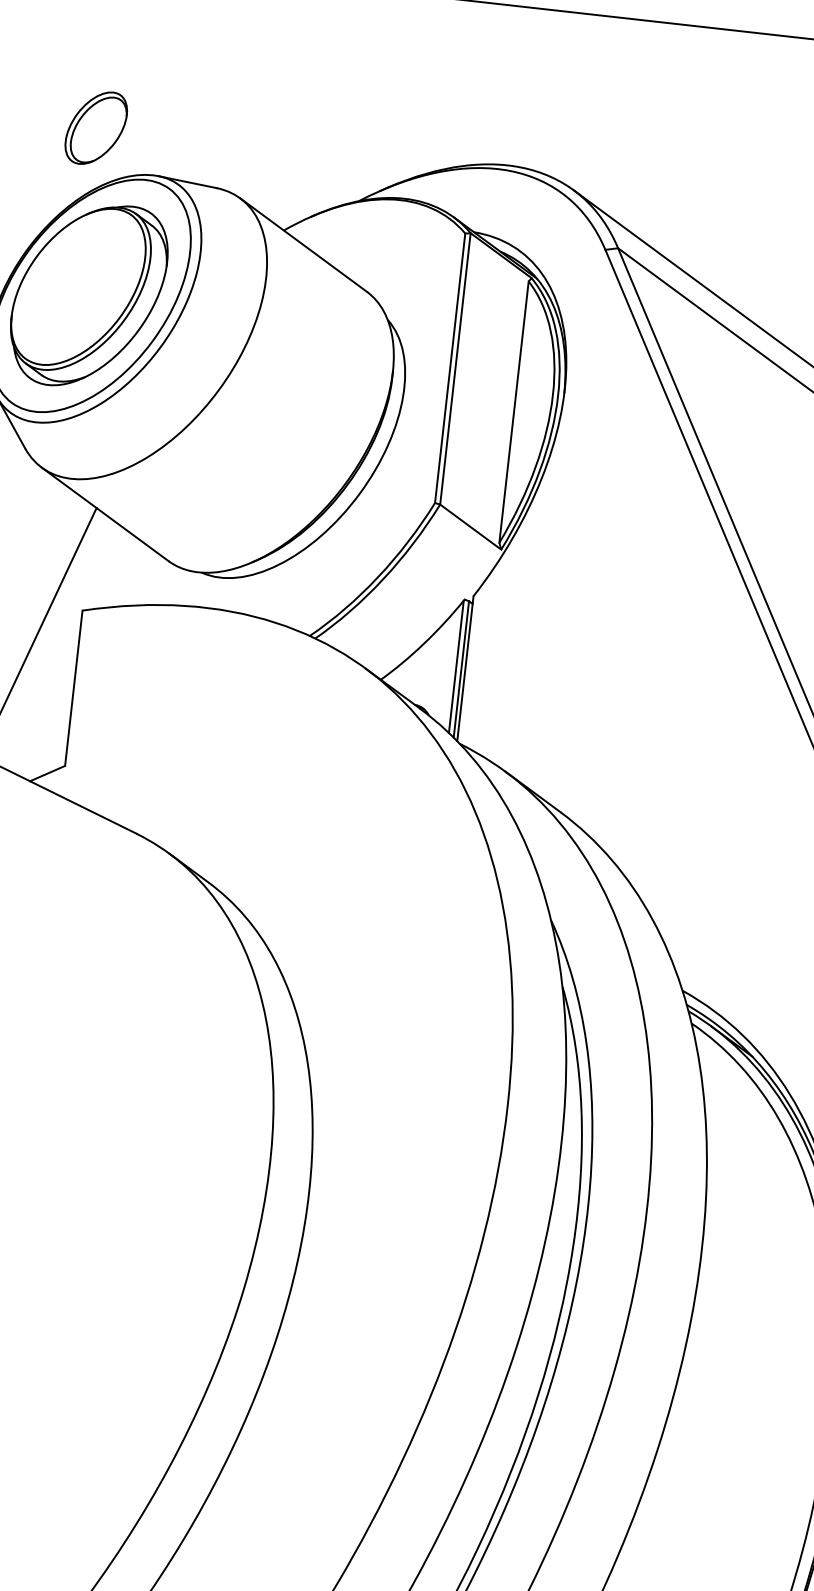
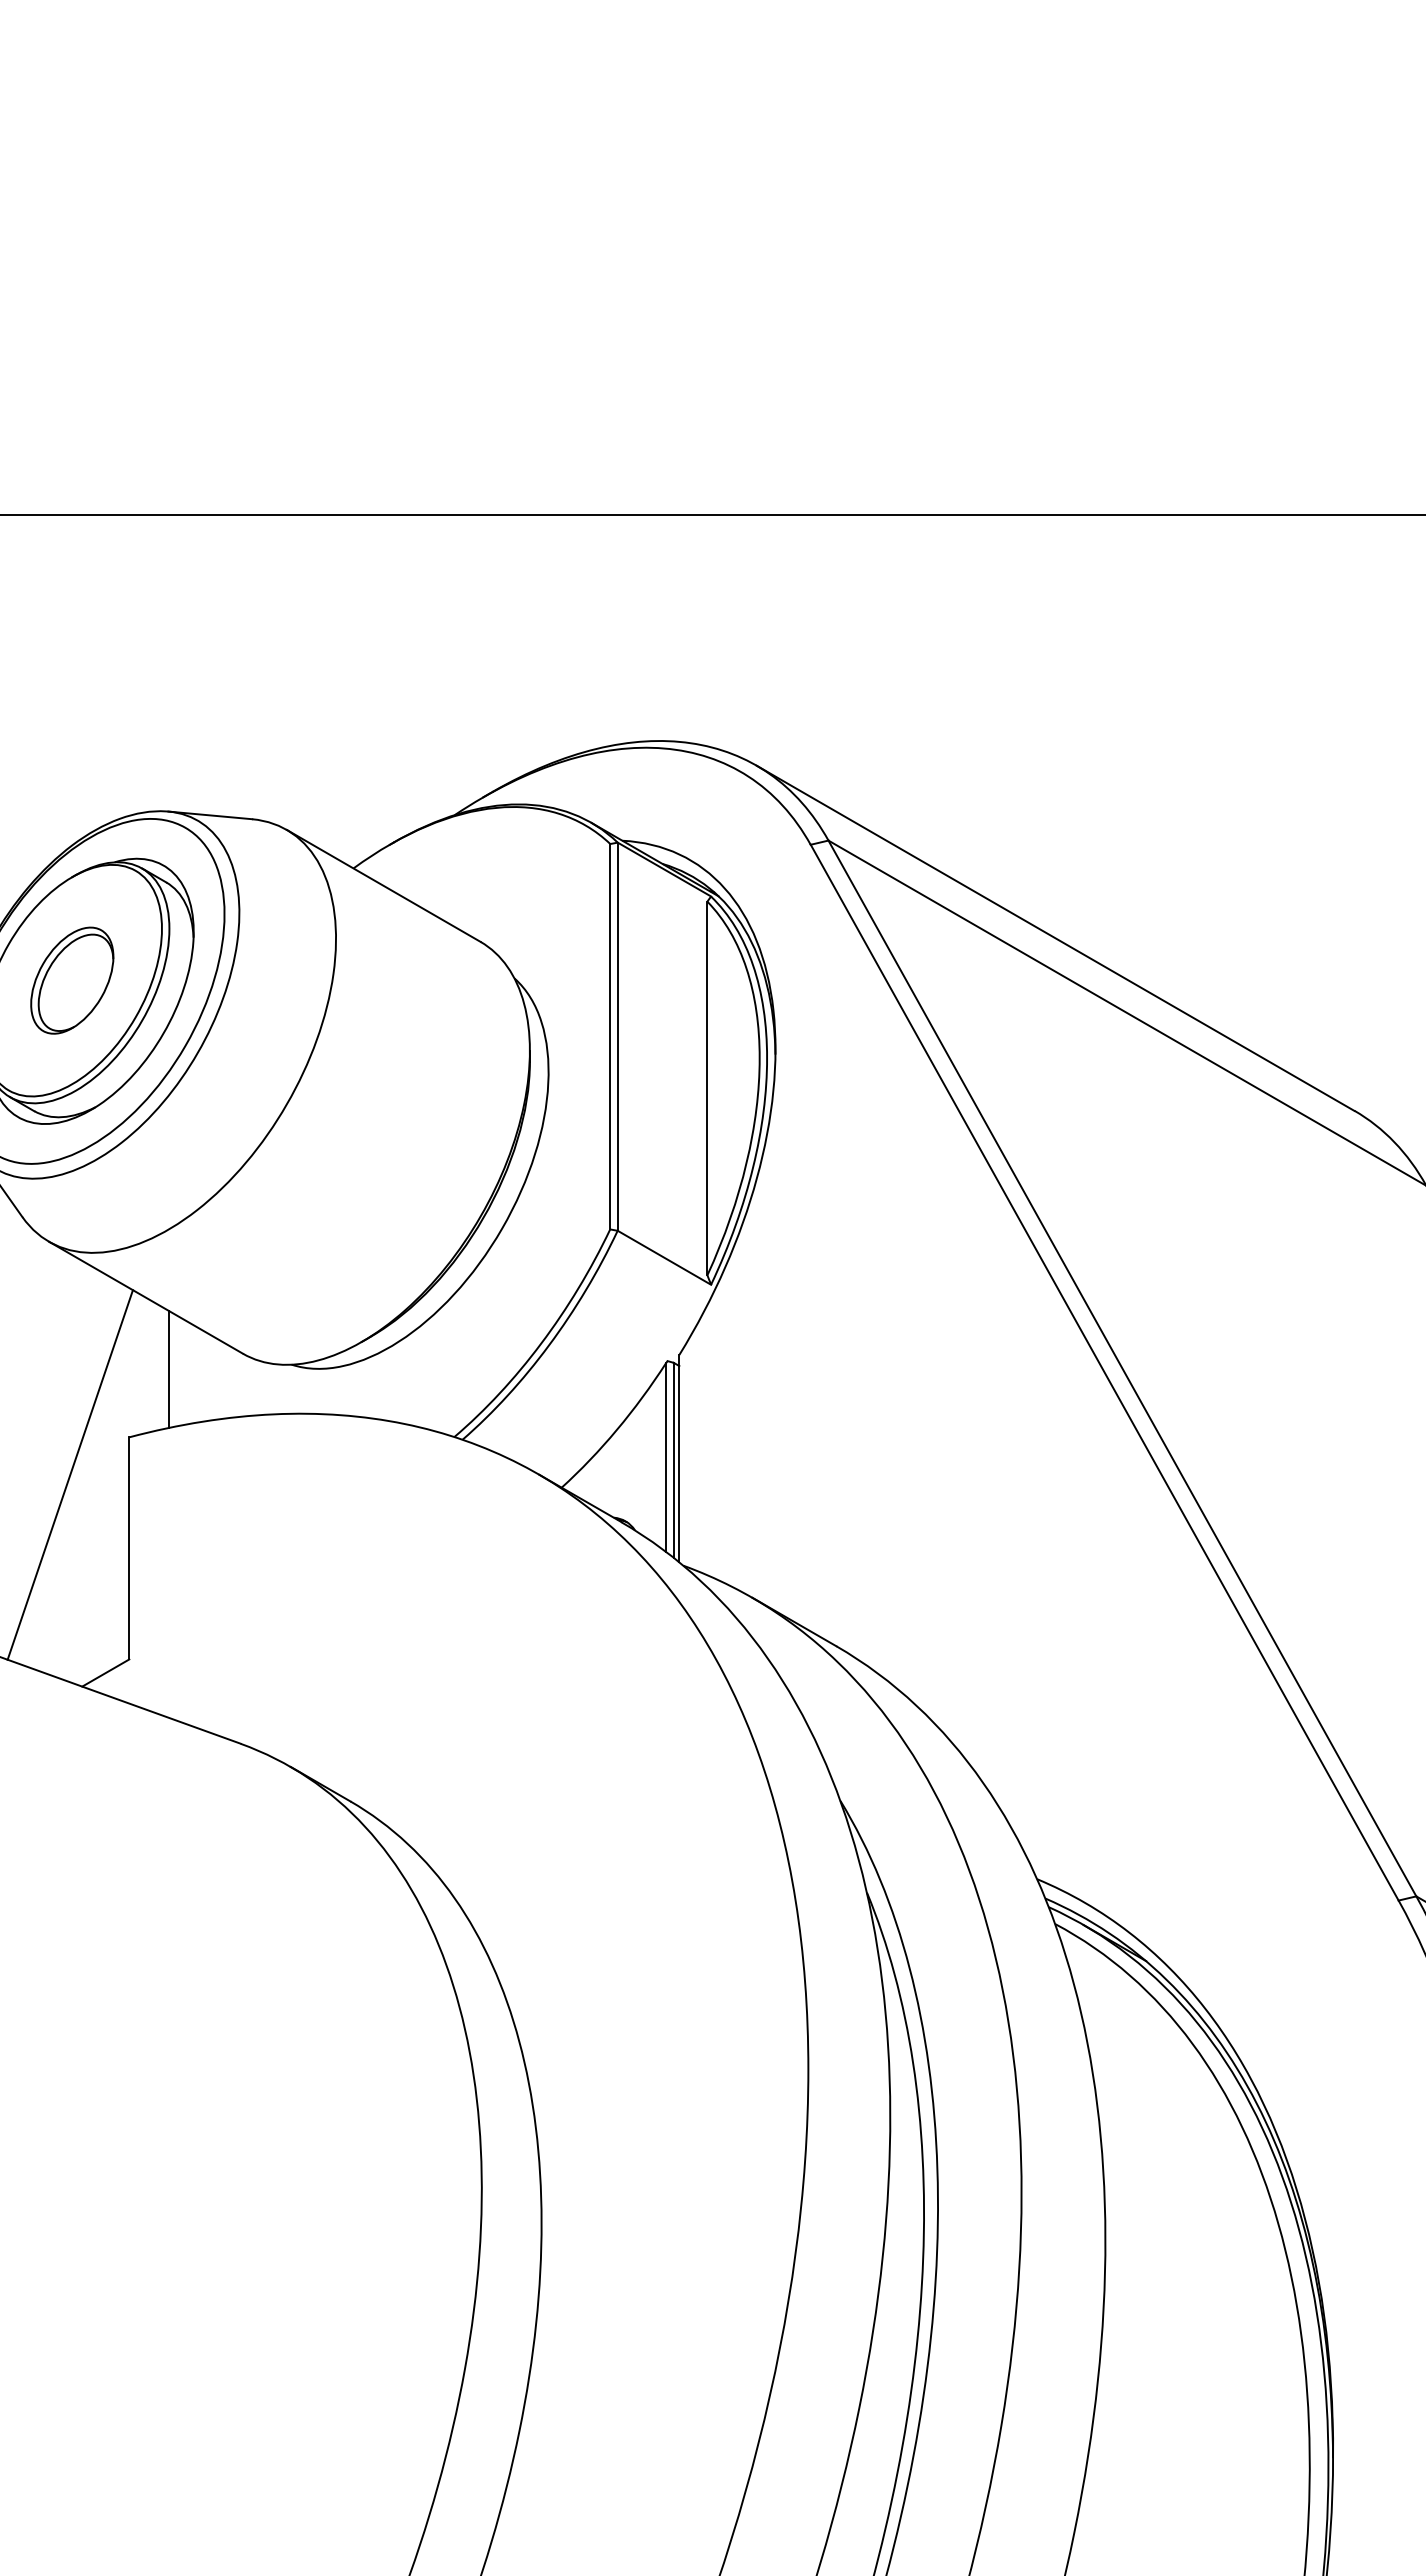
part: (96, 128) -> (72, 980), moved
line: (115, 566) -> (169, 1369), added

